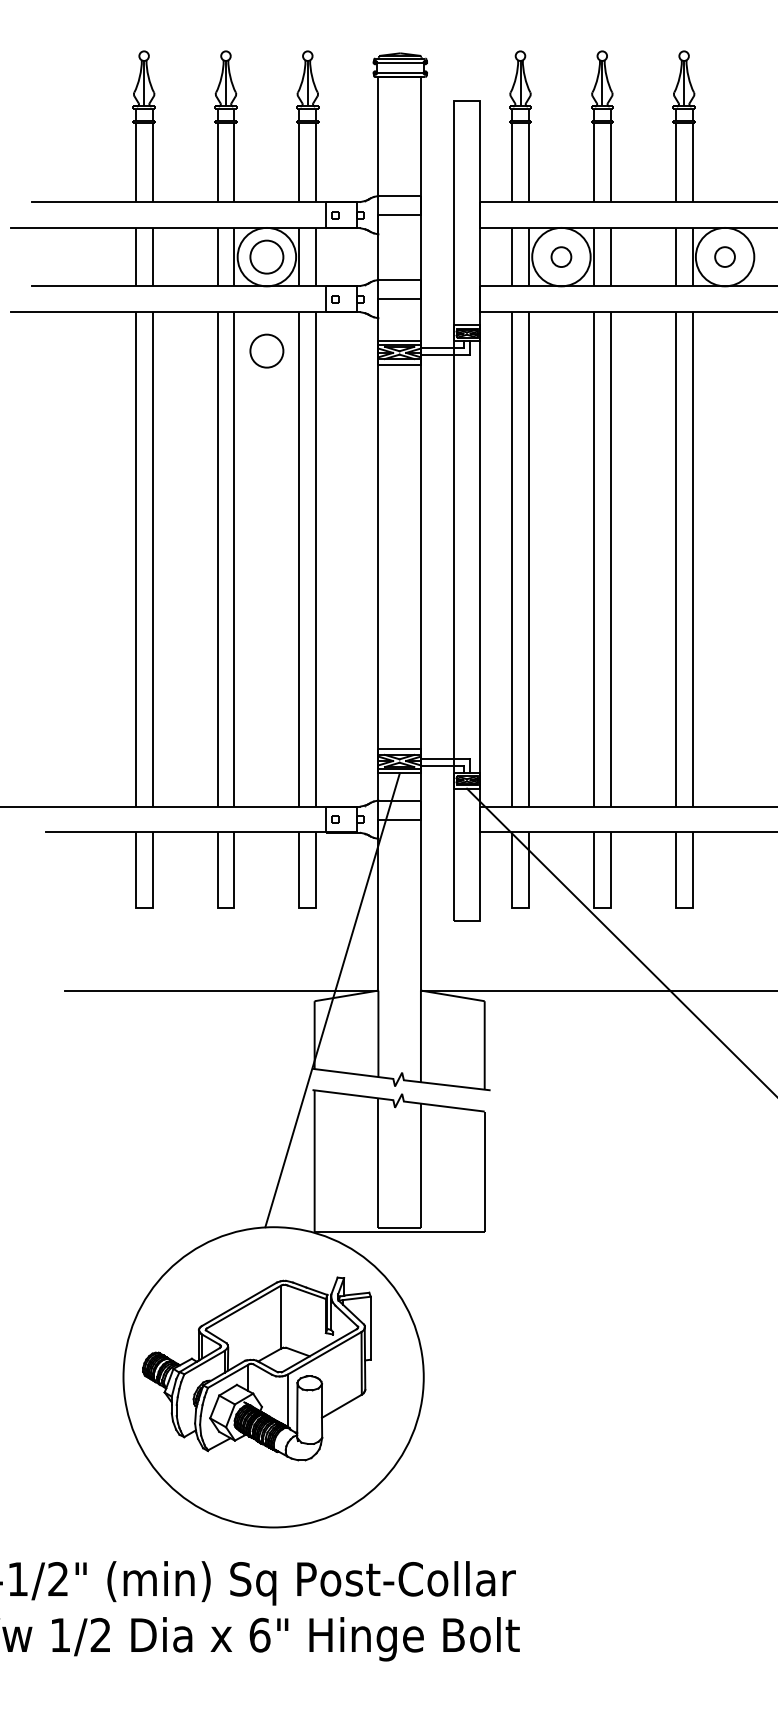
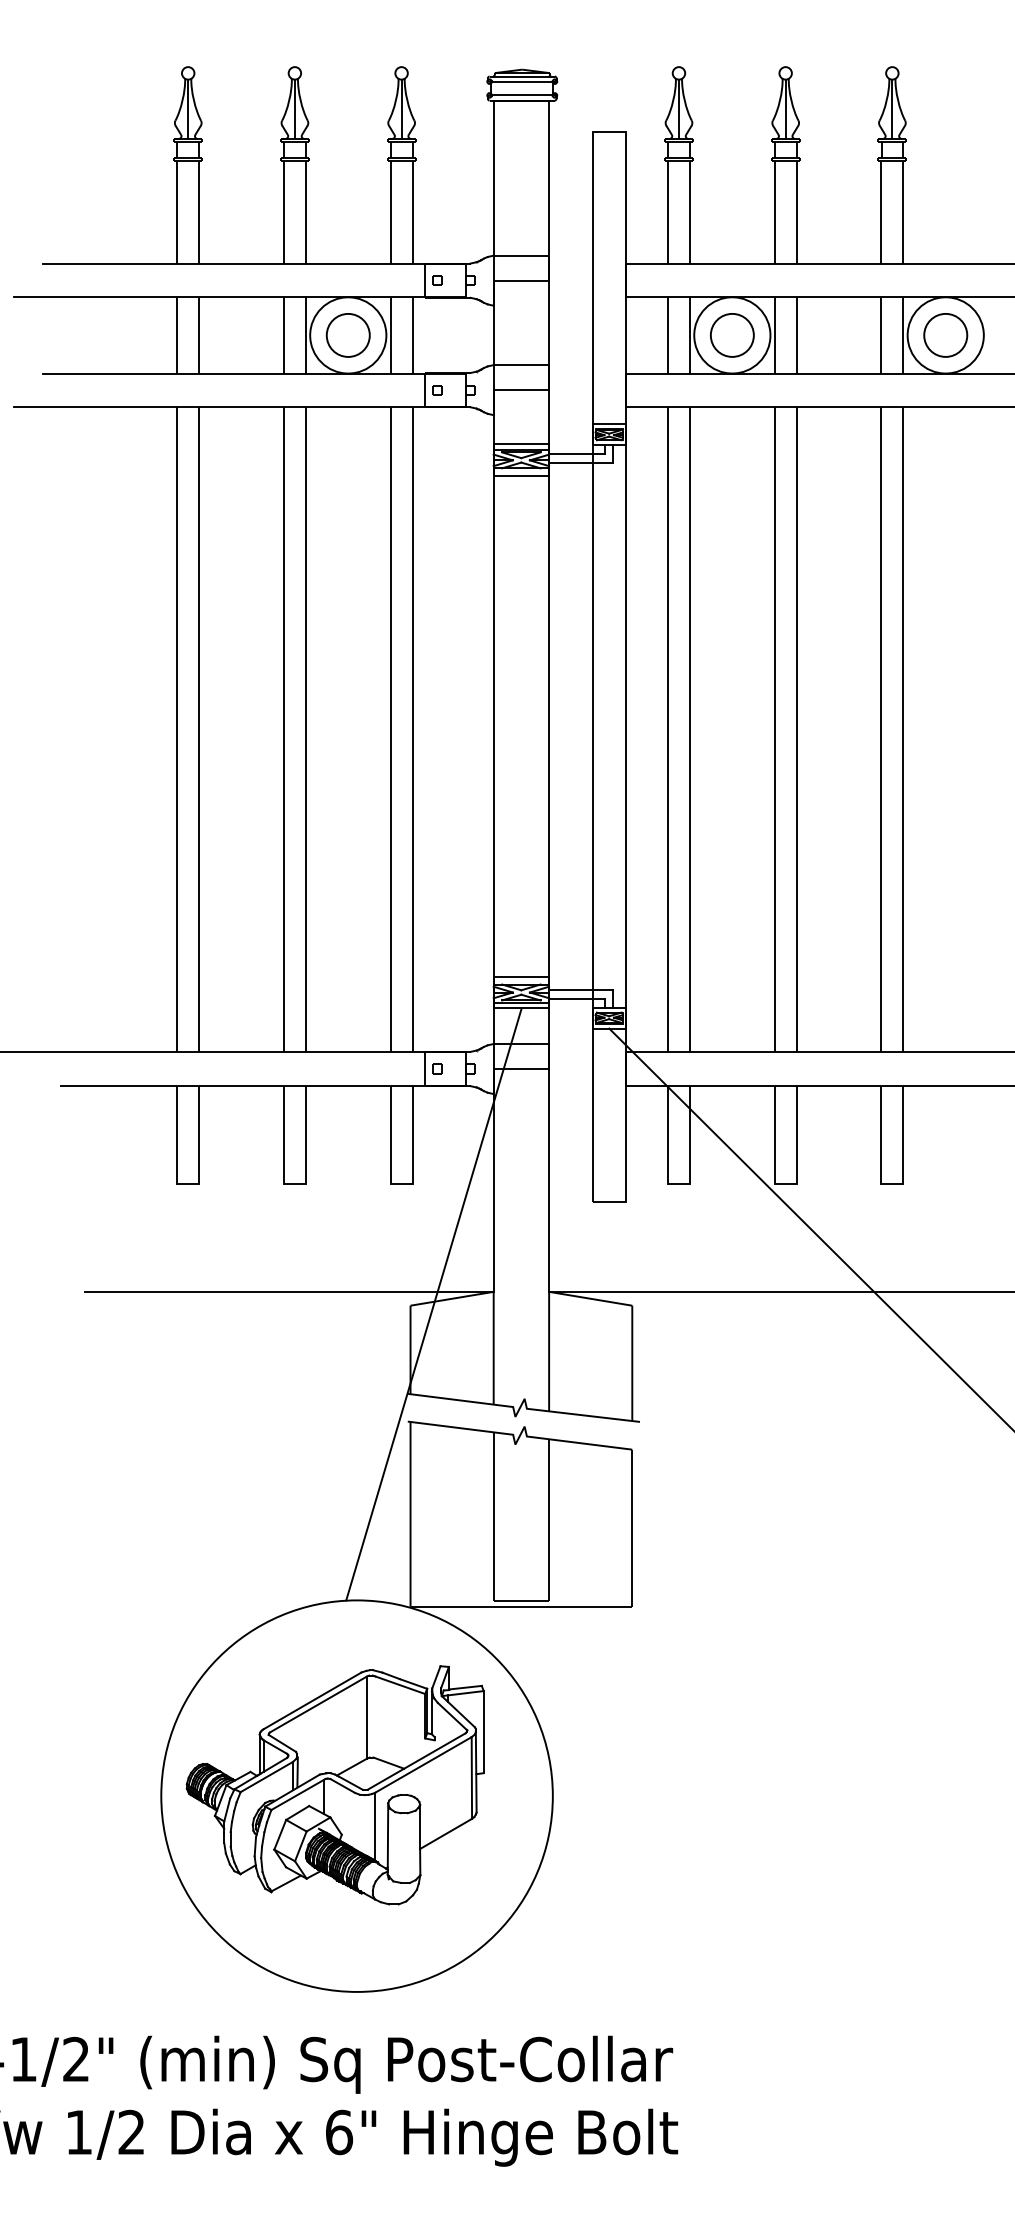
circle: (560, 256) -> (731, 334), size x1.67
circle: (724, 256) -> (944, 334), size x1.67
circle: (266, 350) -> (347, 457), removed

